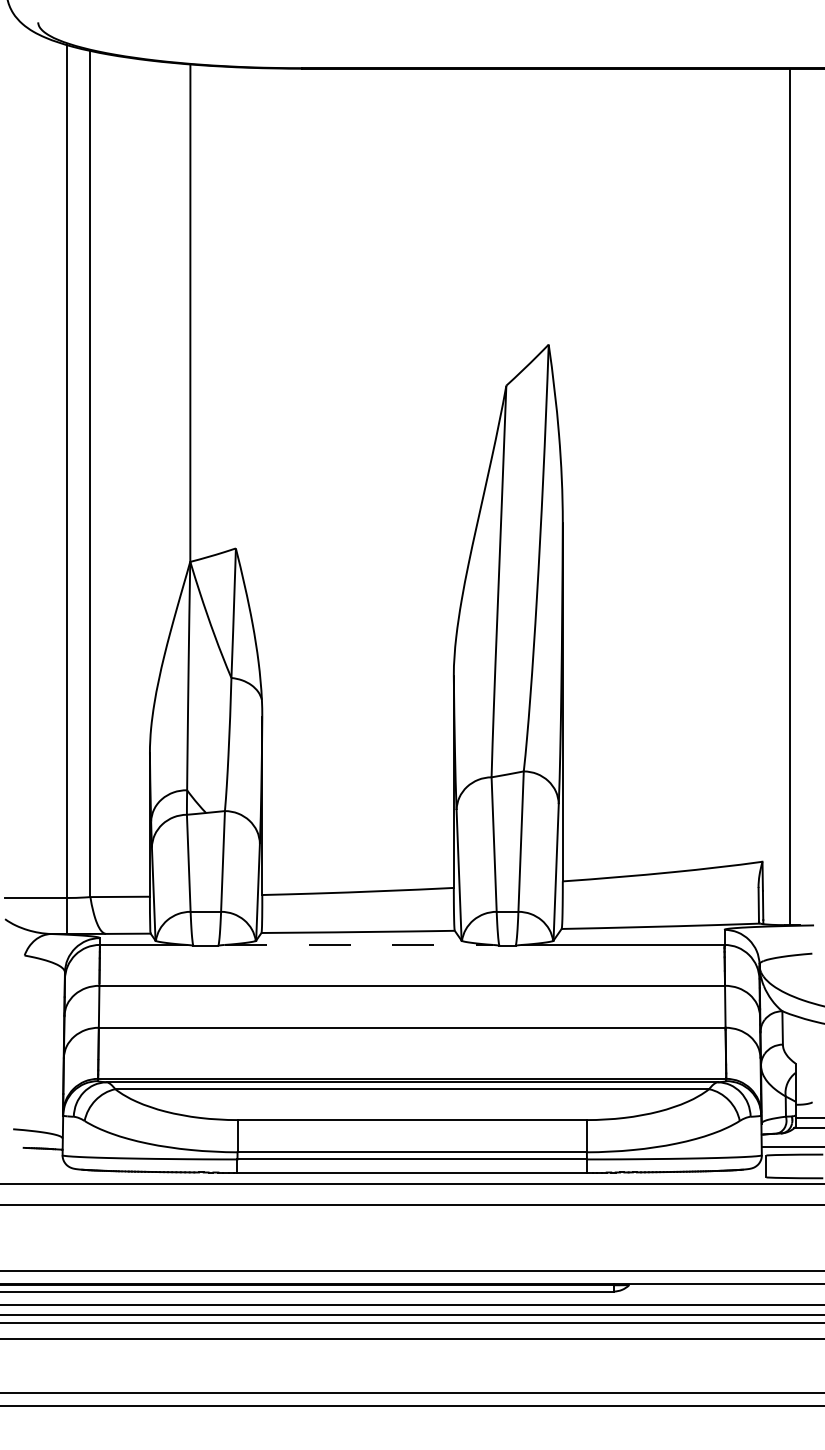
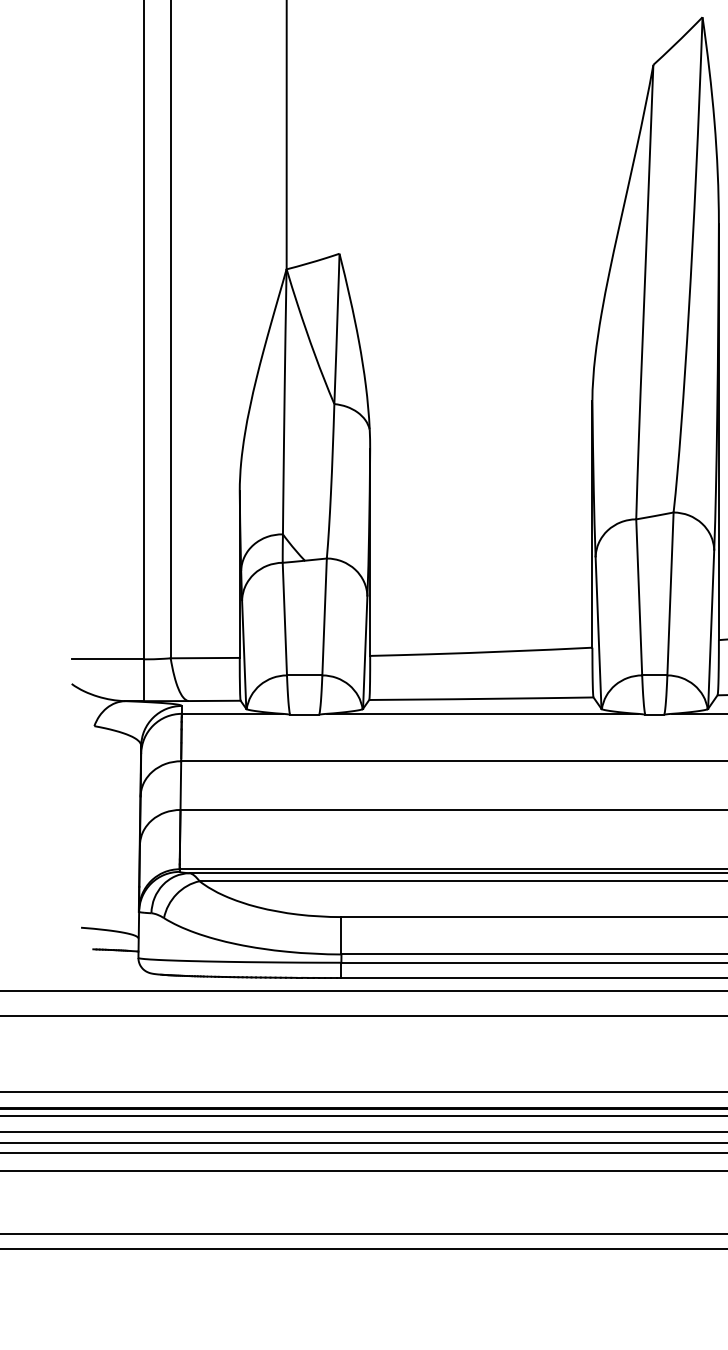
line: (359, 944) -> (482, 713), dashed -> solid

